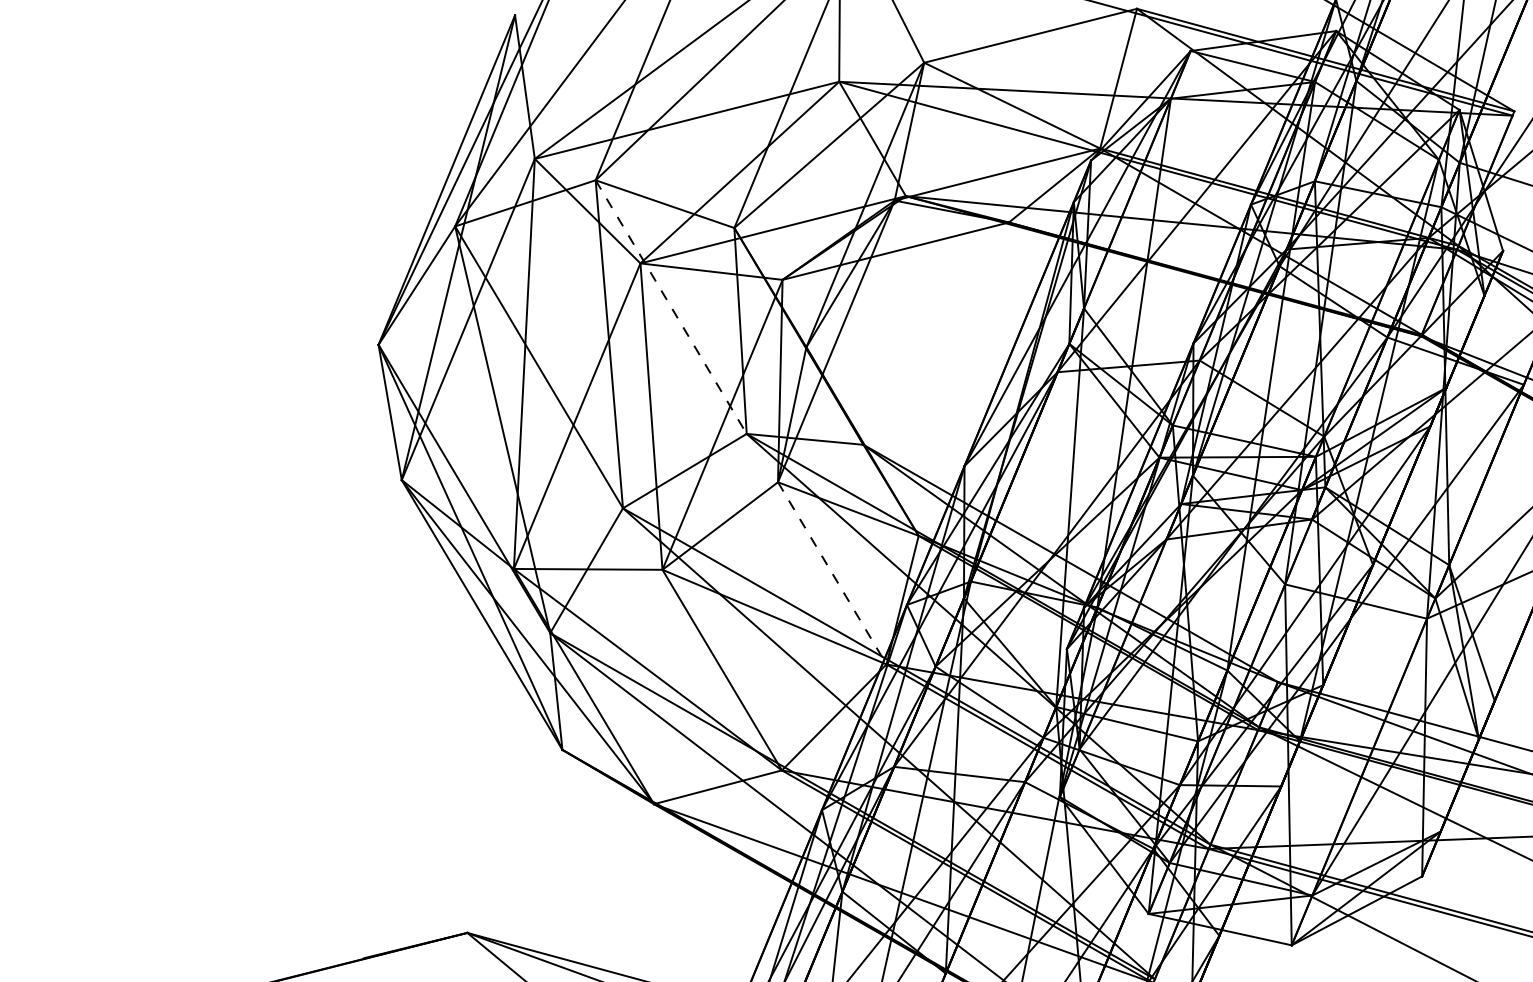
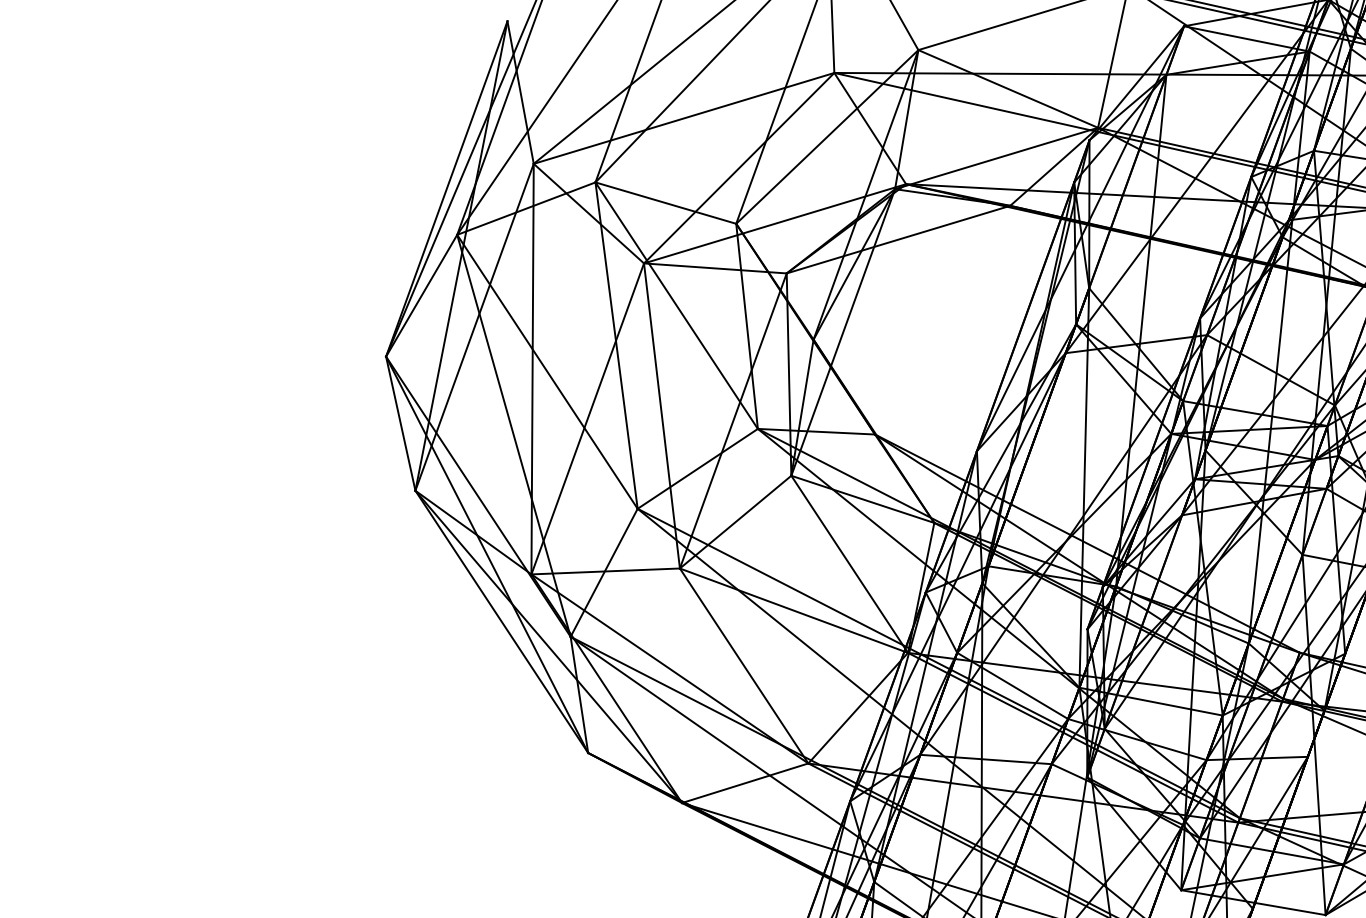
line: (671, 307) -> (677, 306), dashed -> solid
line: (832, 573) -> (849, 564), dashed -> solid

